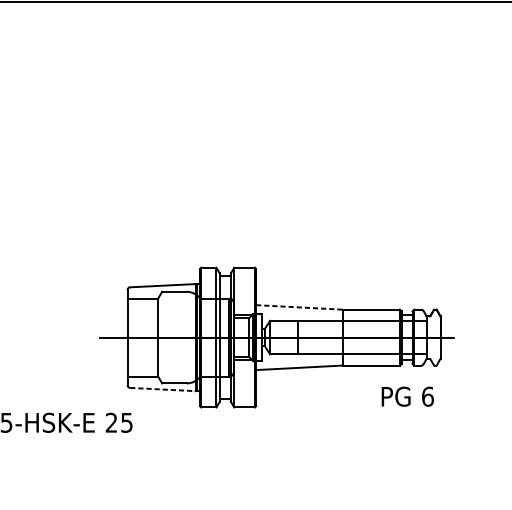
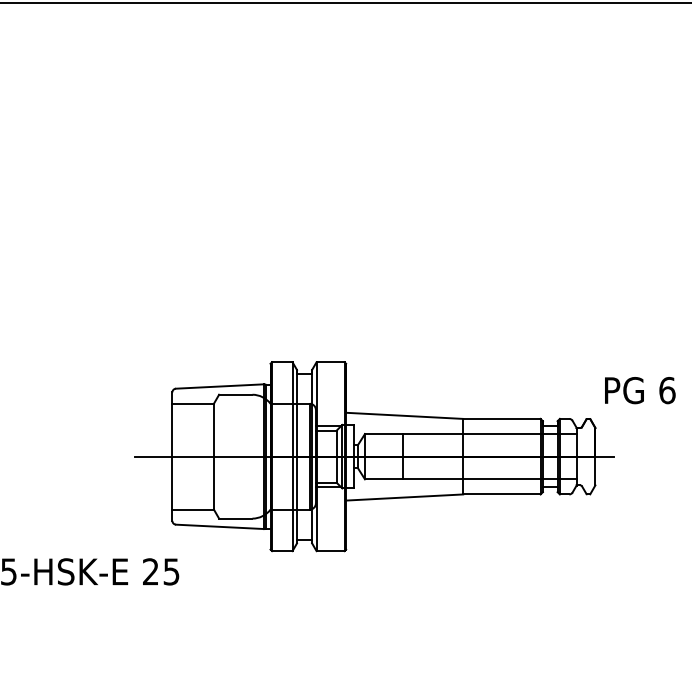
line: (299, 307) -> (404, 415), dashed -> solid
line: (163, 389) -> (220, 526), dashed -> solid
text: (408, 396) -> (640, 390), moved

